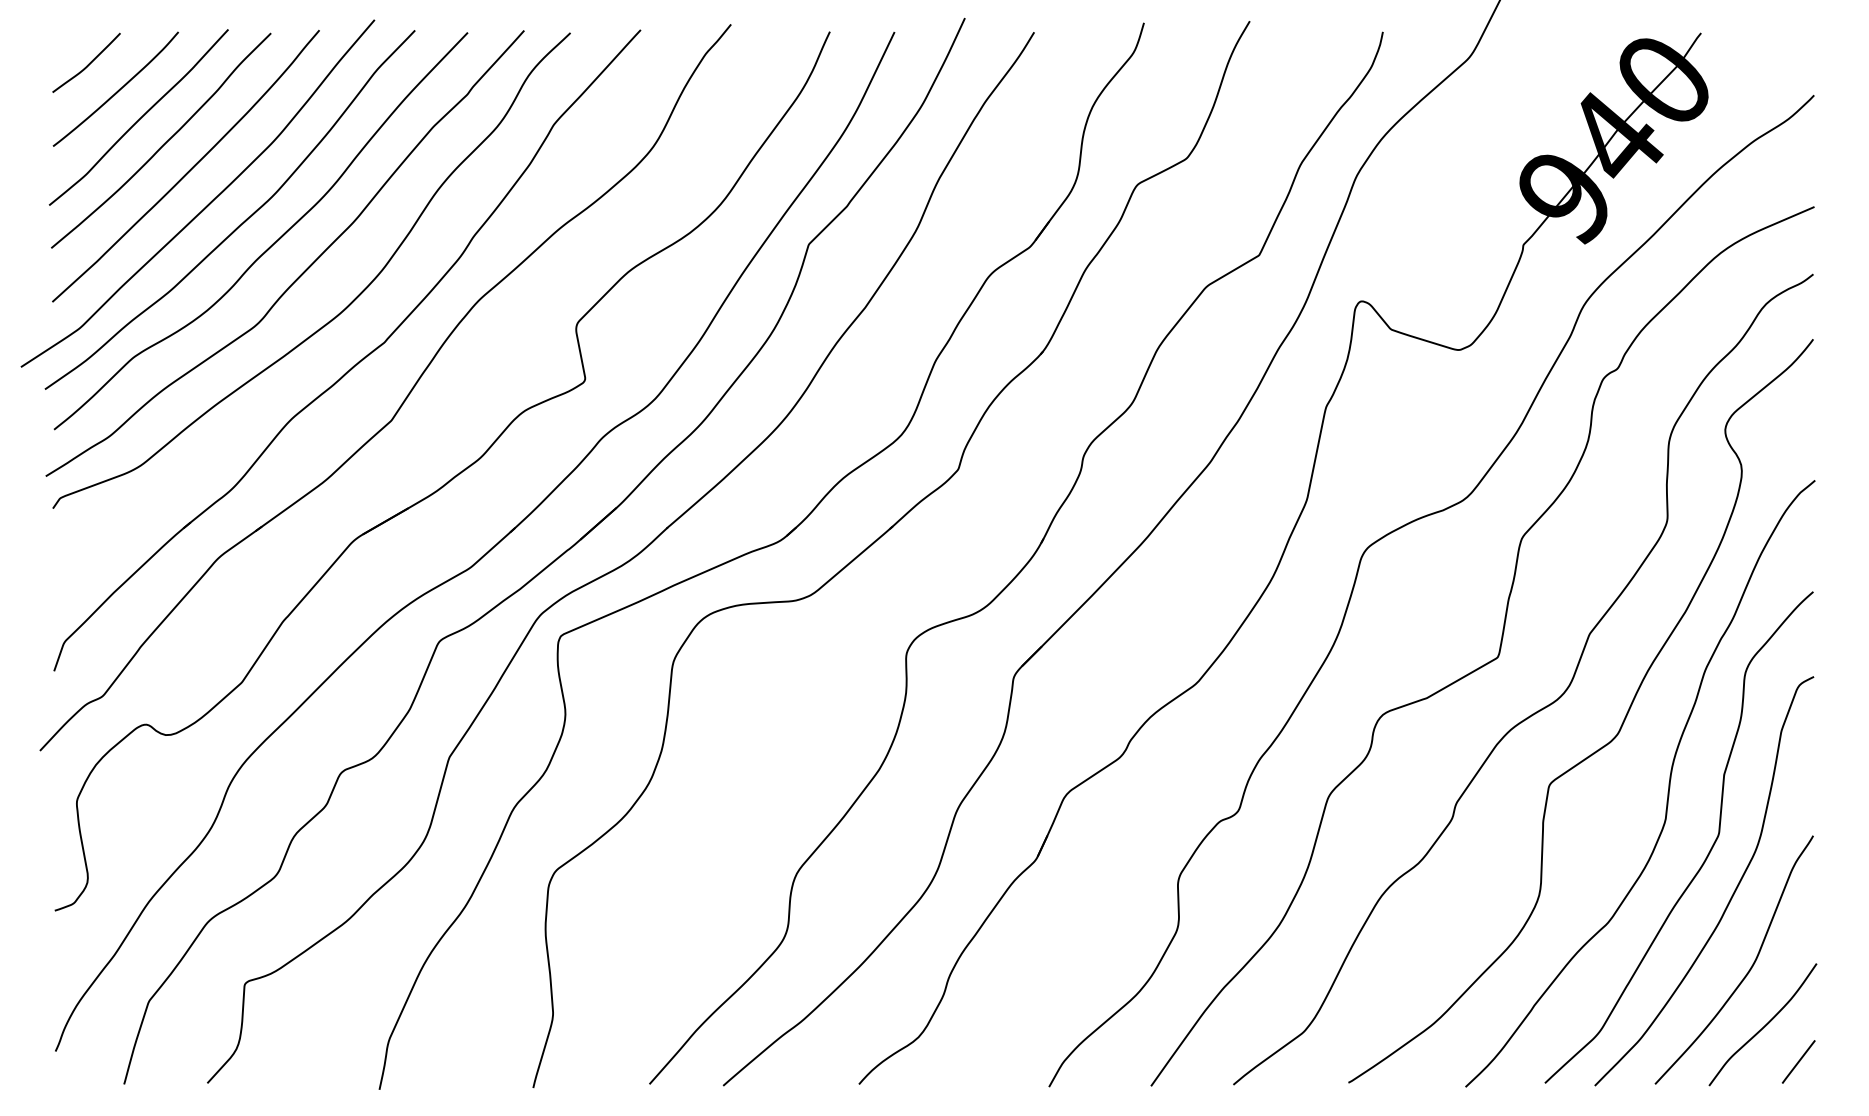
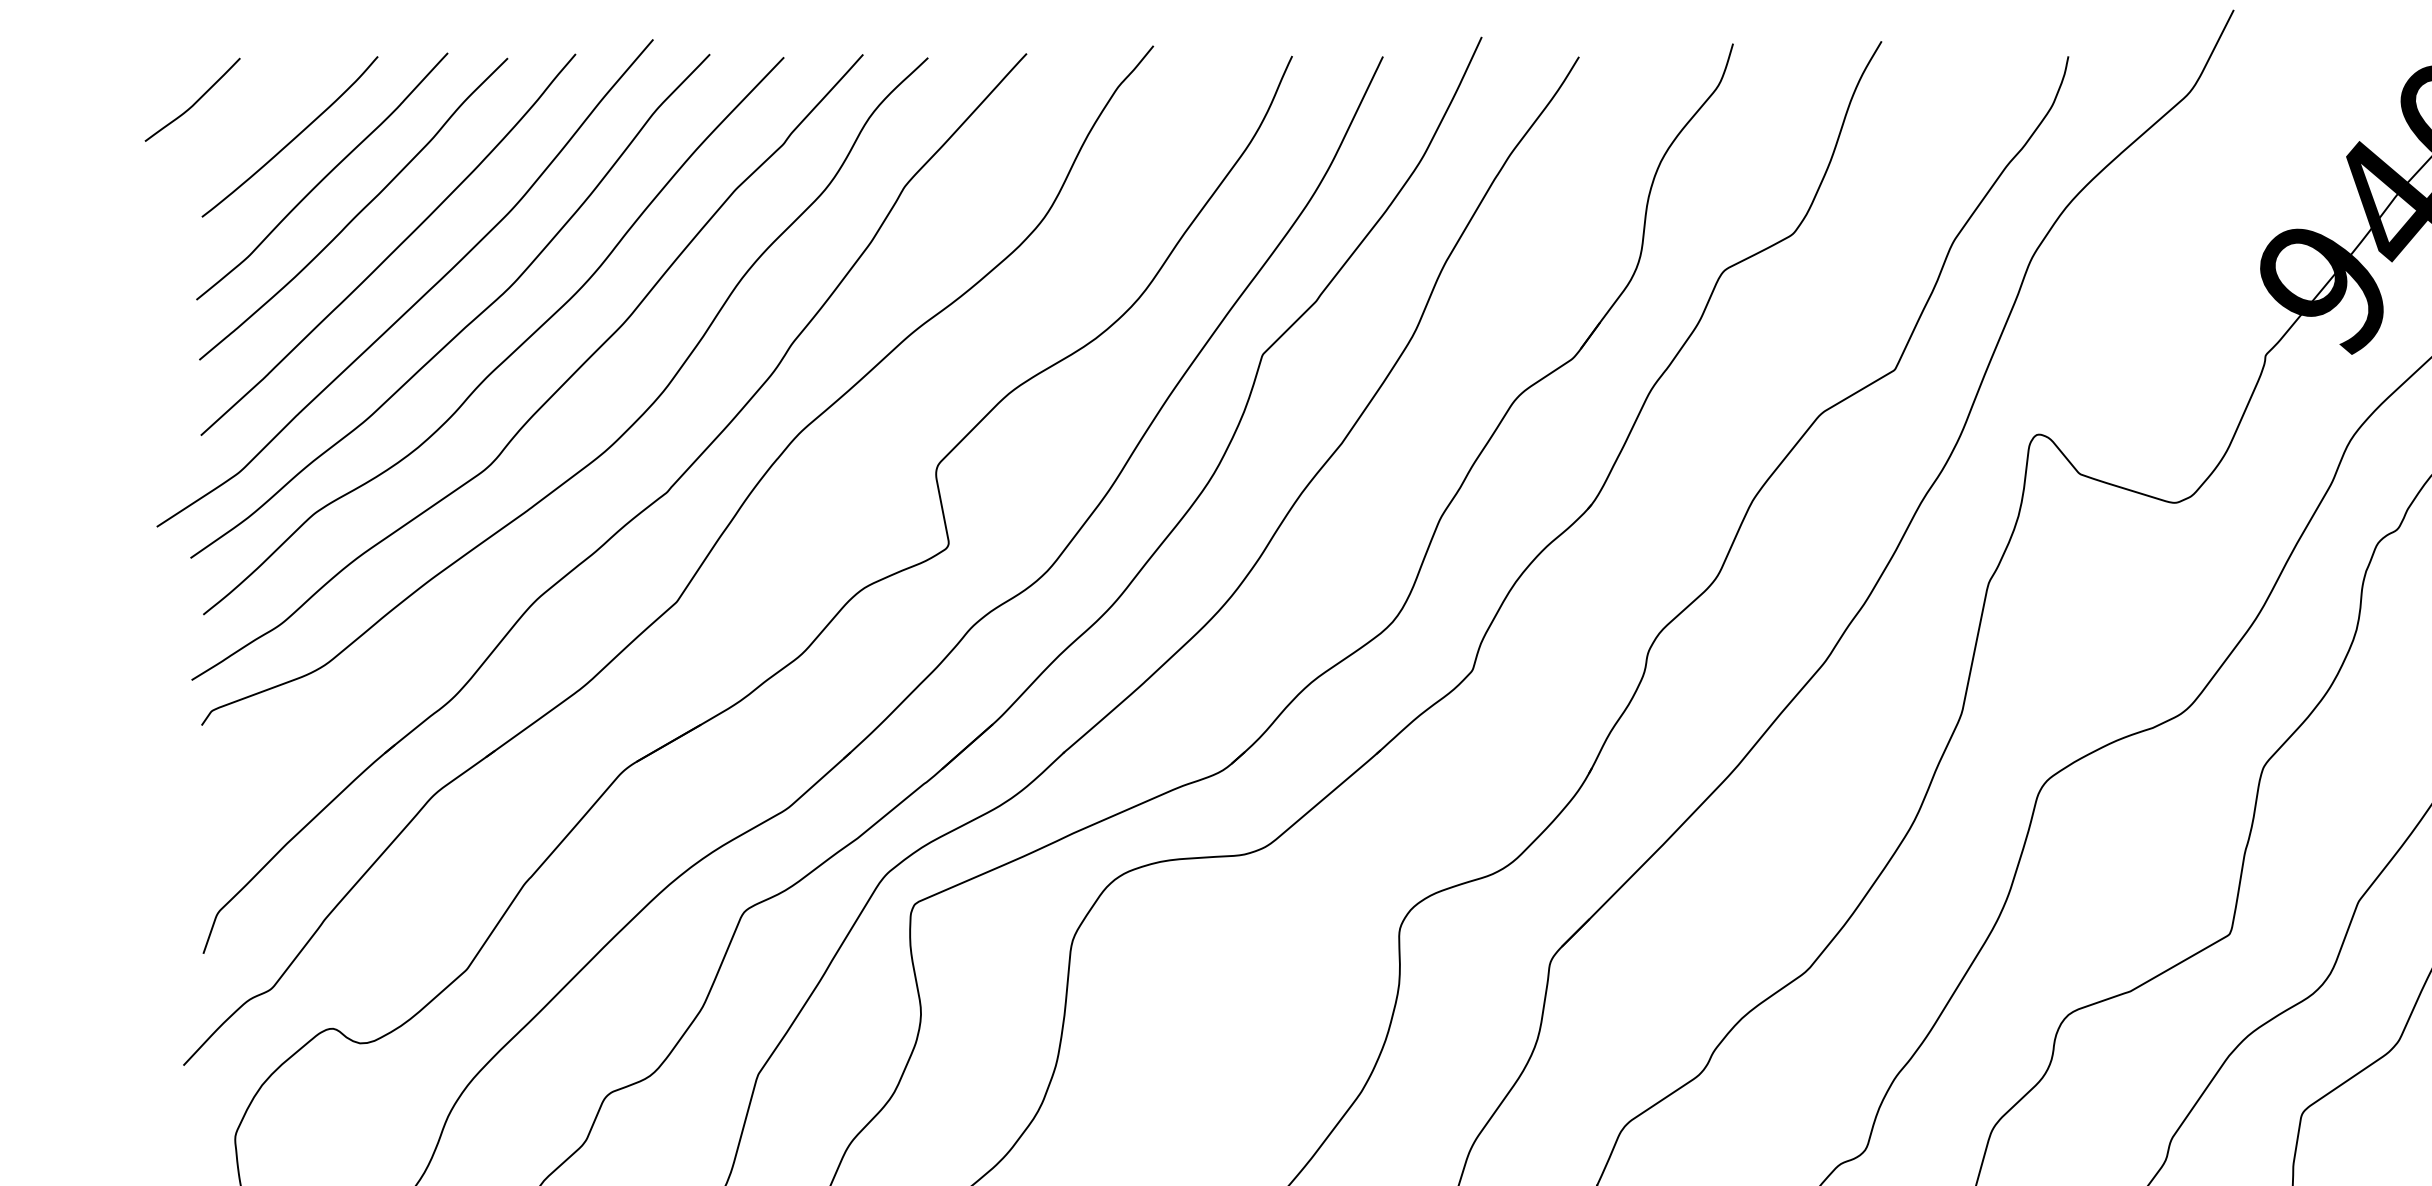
curve: (88, 63) -> (195, 100), moved

